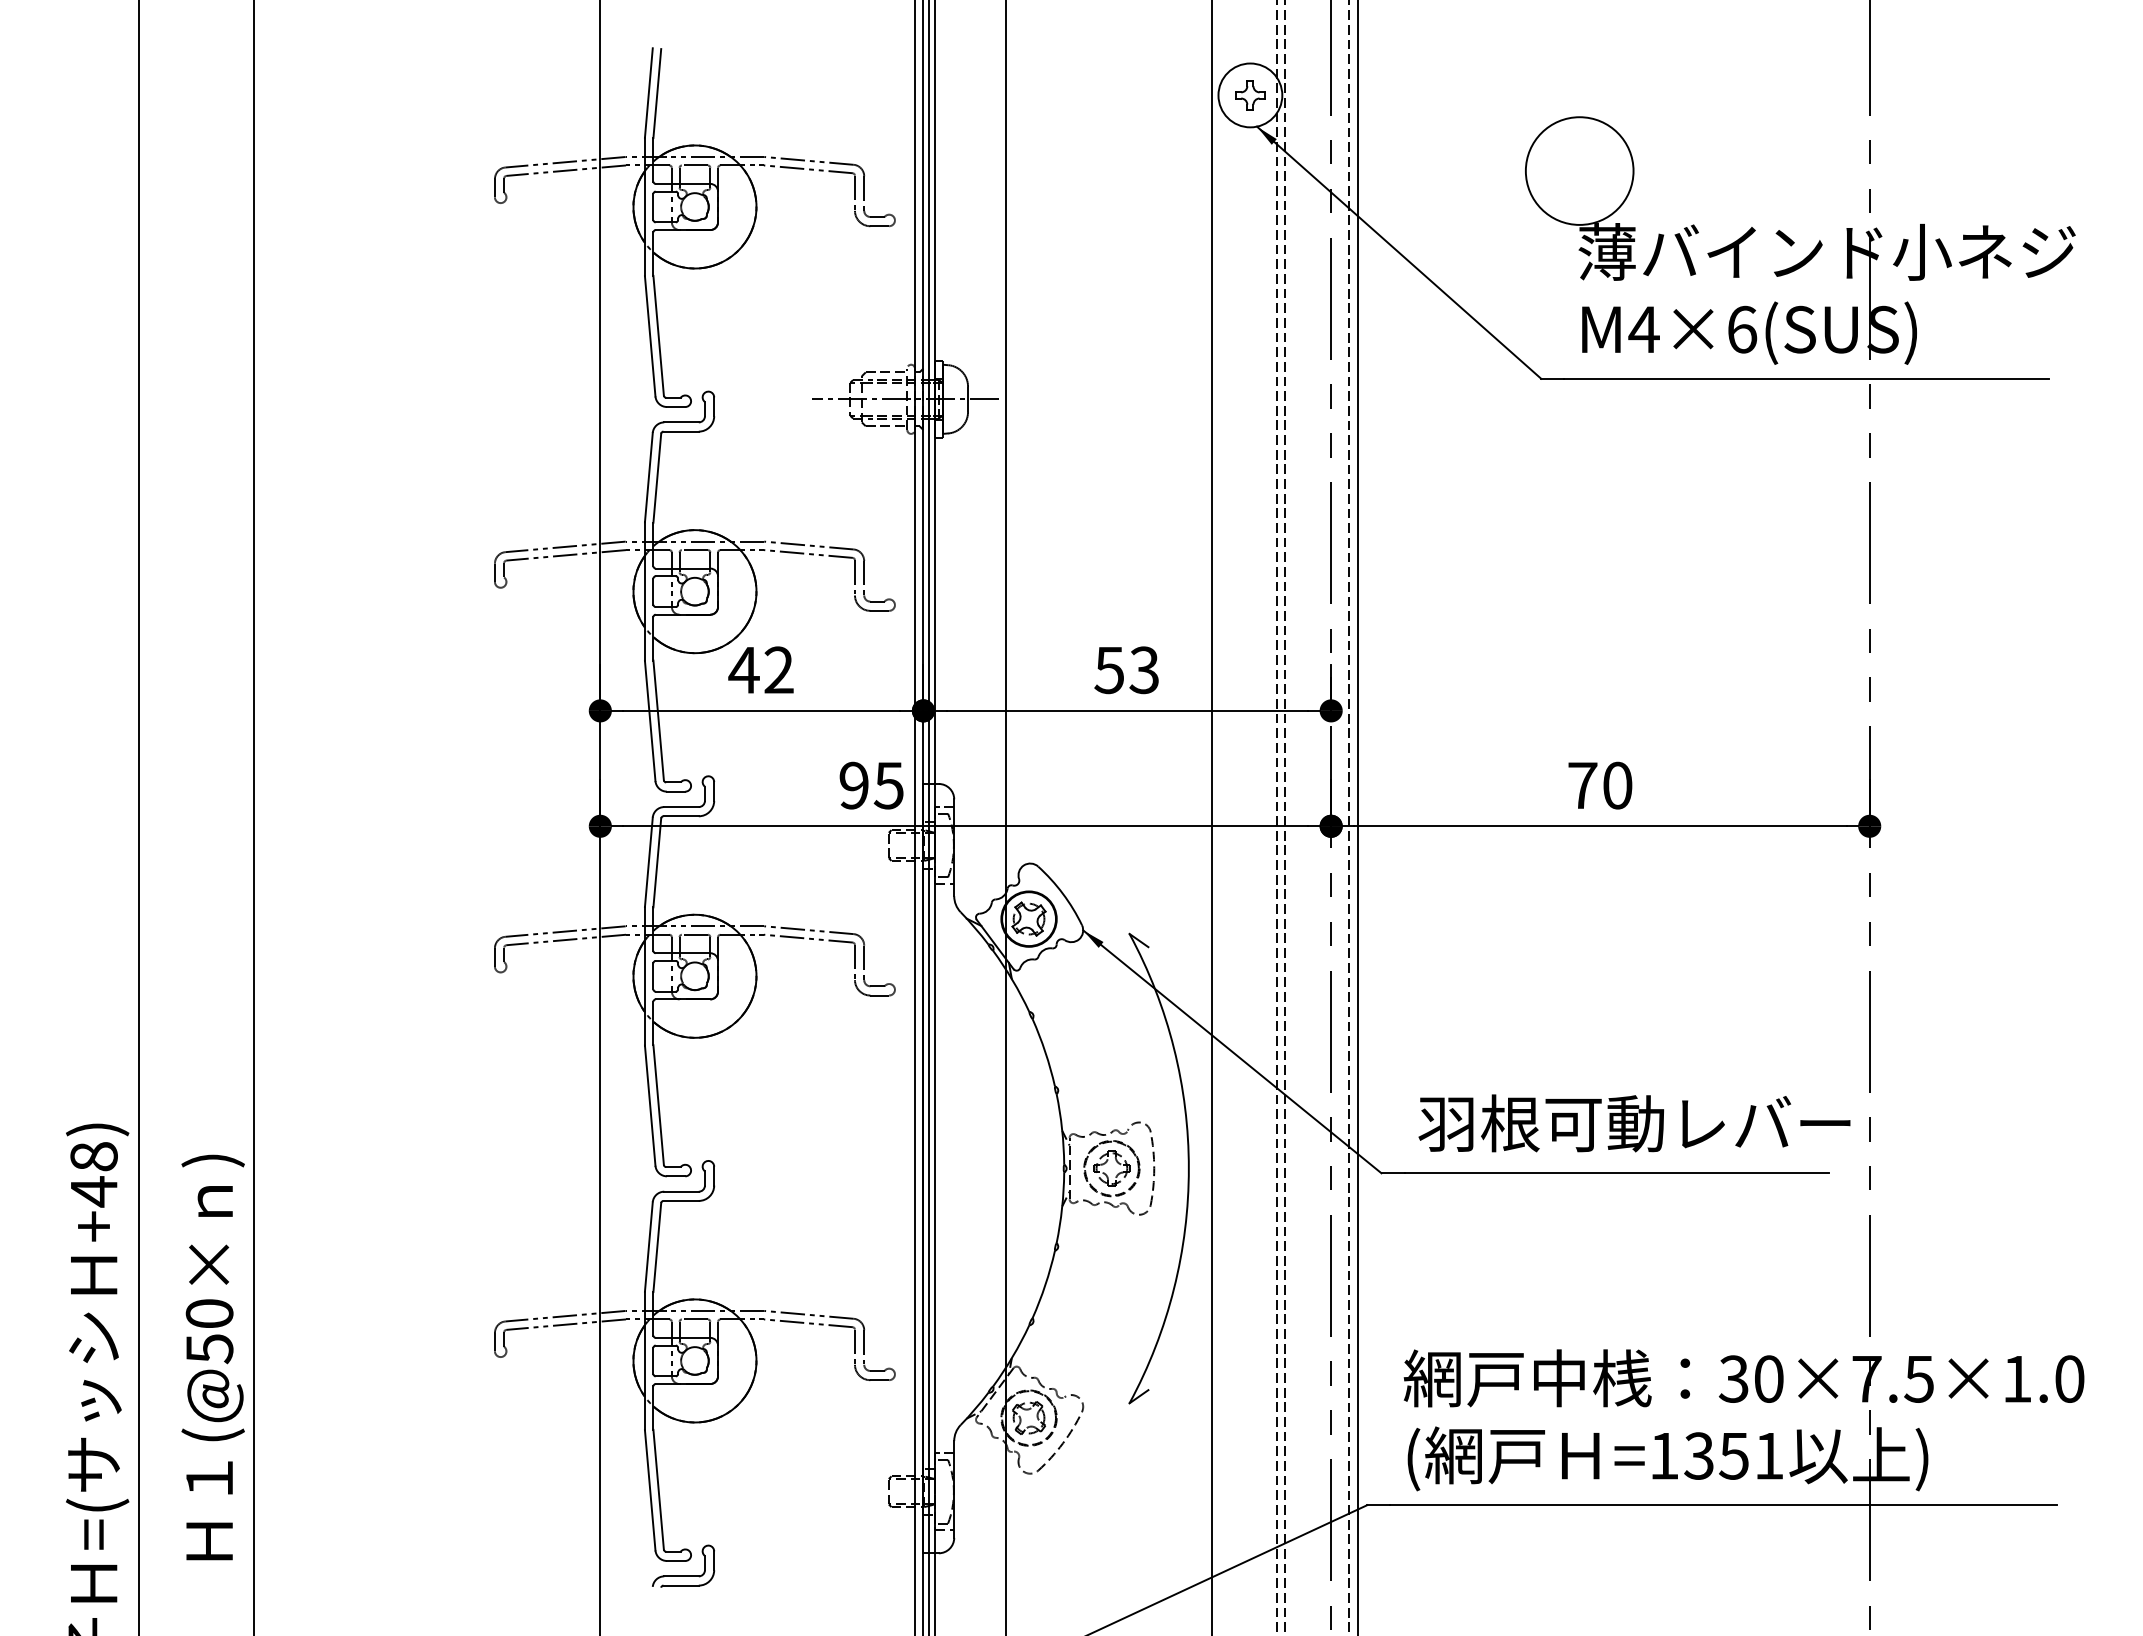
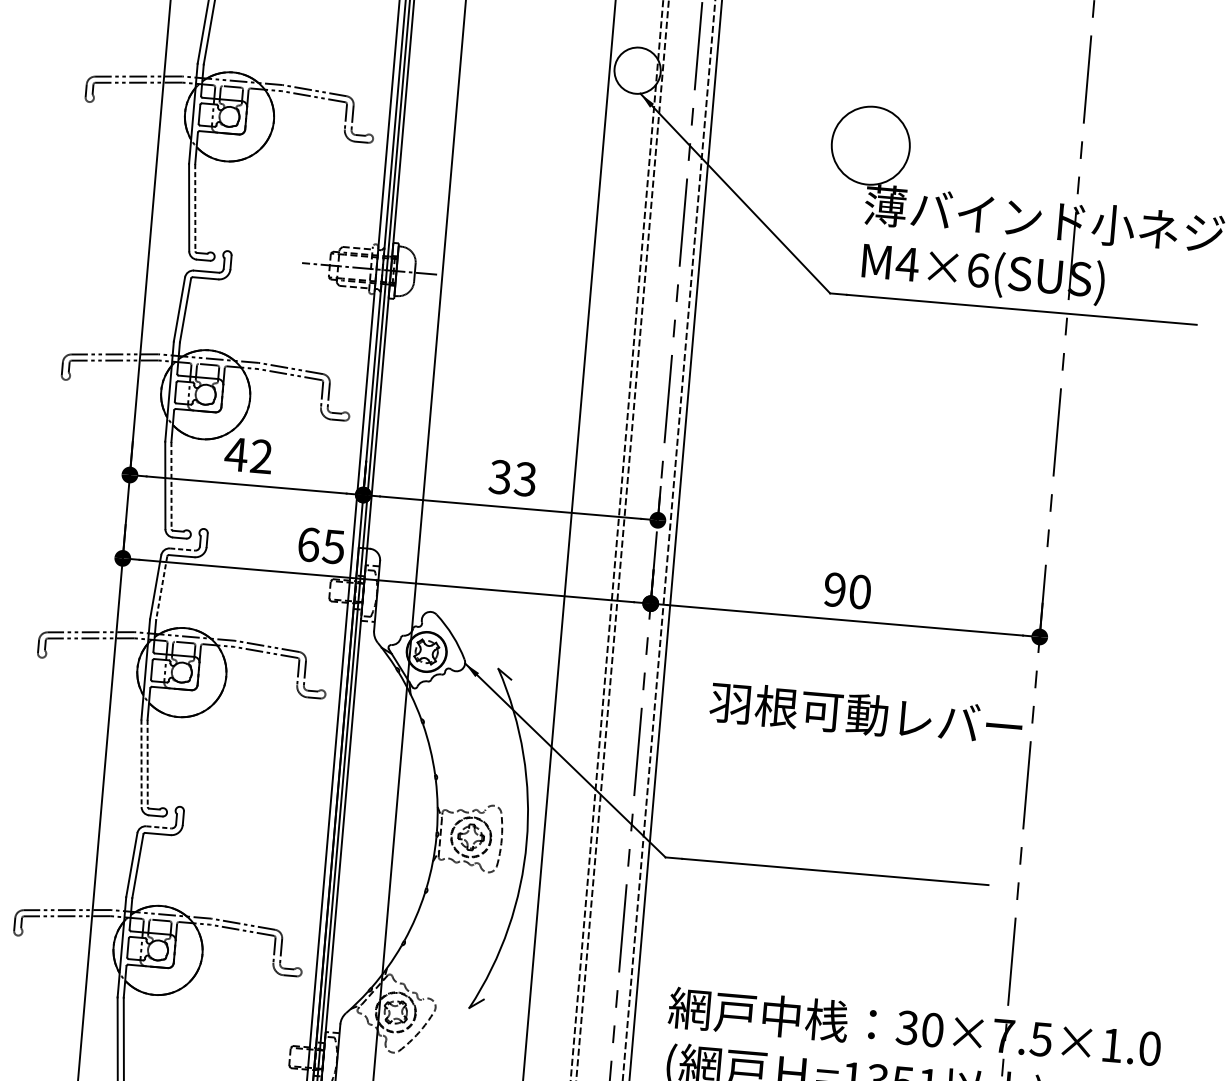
part: (1250, 95) -> (637, 70), removed
line: (658, 336) -> (195, 208), solid -> dashed
text: (1108, 669) -> (499, 476), 53 -> 33
line: (658, 720) -> (171, 485), solid -> dashed
text: (854, 785) -> (308, 544), 95 -> 65
text: (1582, 785) -> (834, 589), 70 -> 90
line: (682, 807) -> (183, 549), solid -> dashed
line: (657, 862) -> (161, 588), solid -> dashed
line: (658, 1105) -> (147, 763), solid -> dashed
line: (650, 1106) -> (141, 763), solid -> dashed
text: (1634, 1123) -> (866, 714), moved
line: (682, 1191) -> (159, 827), solid -> dashed

